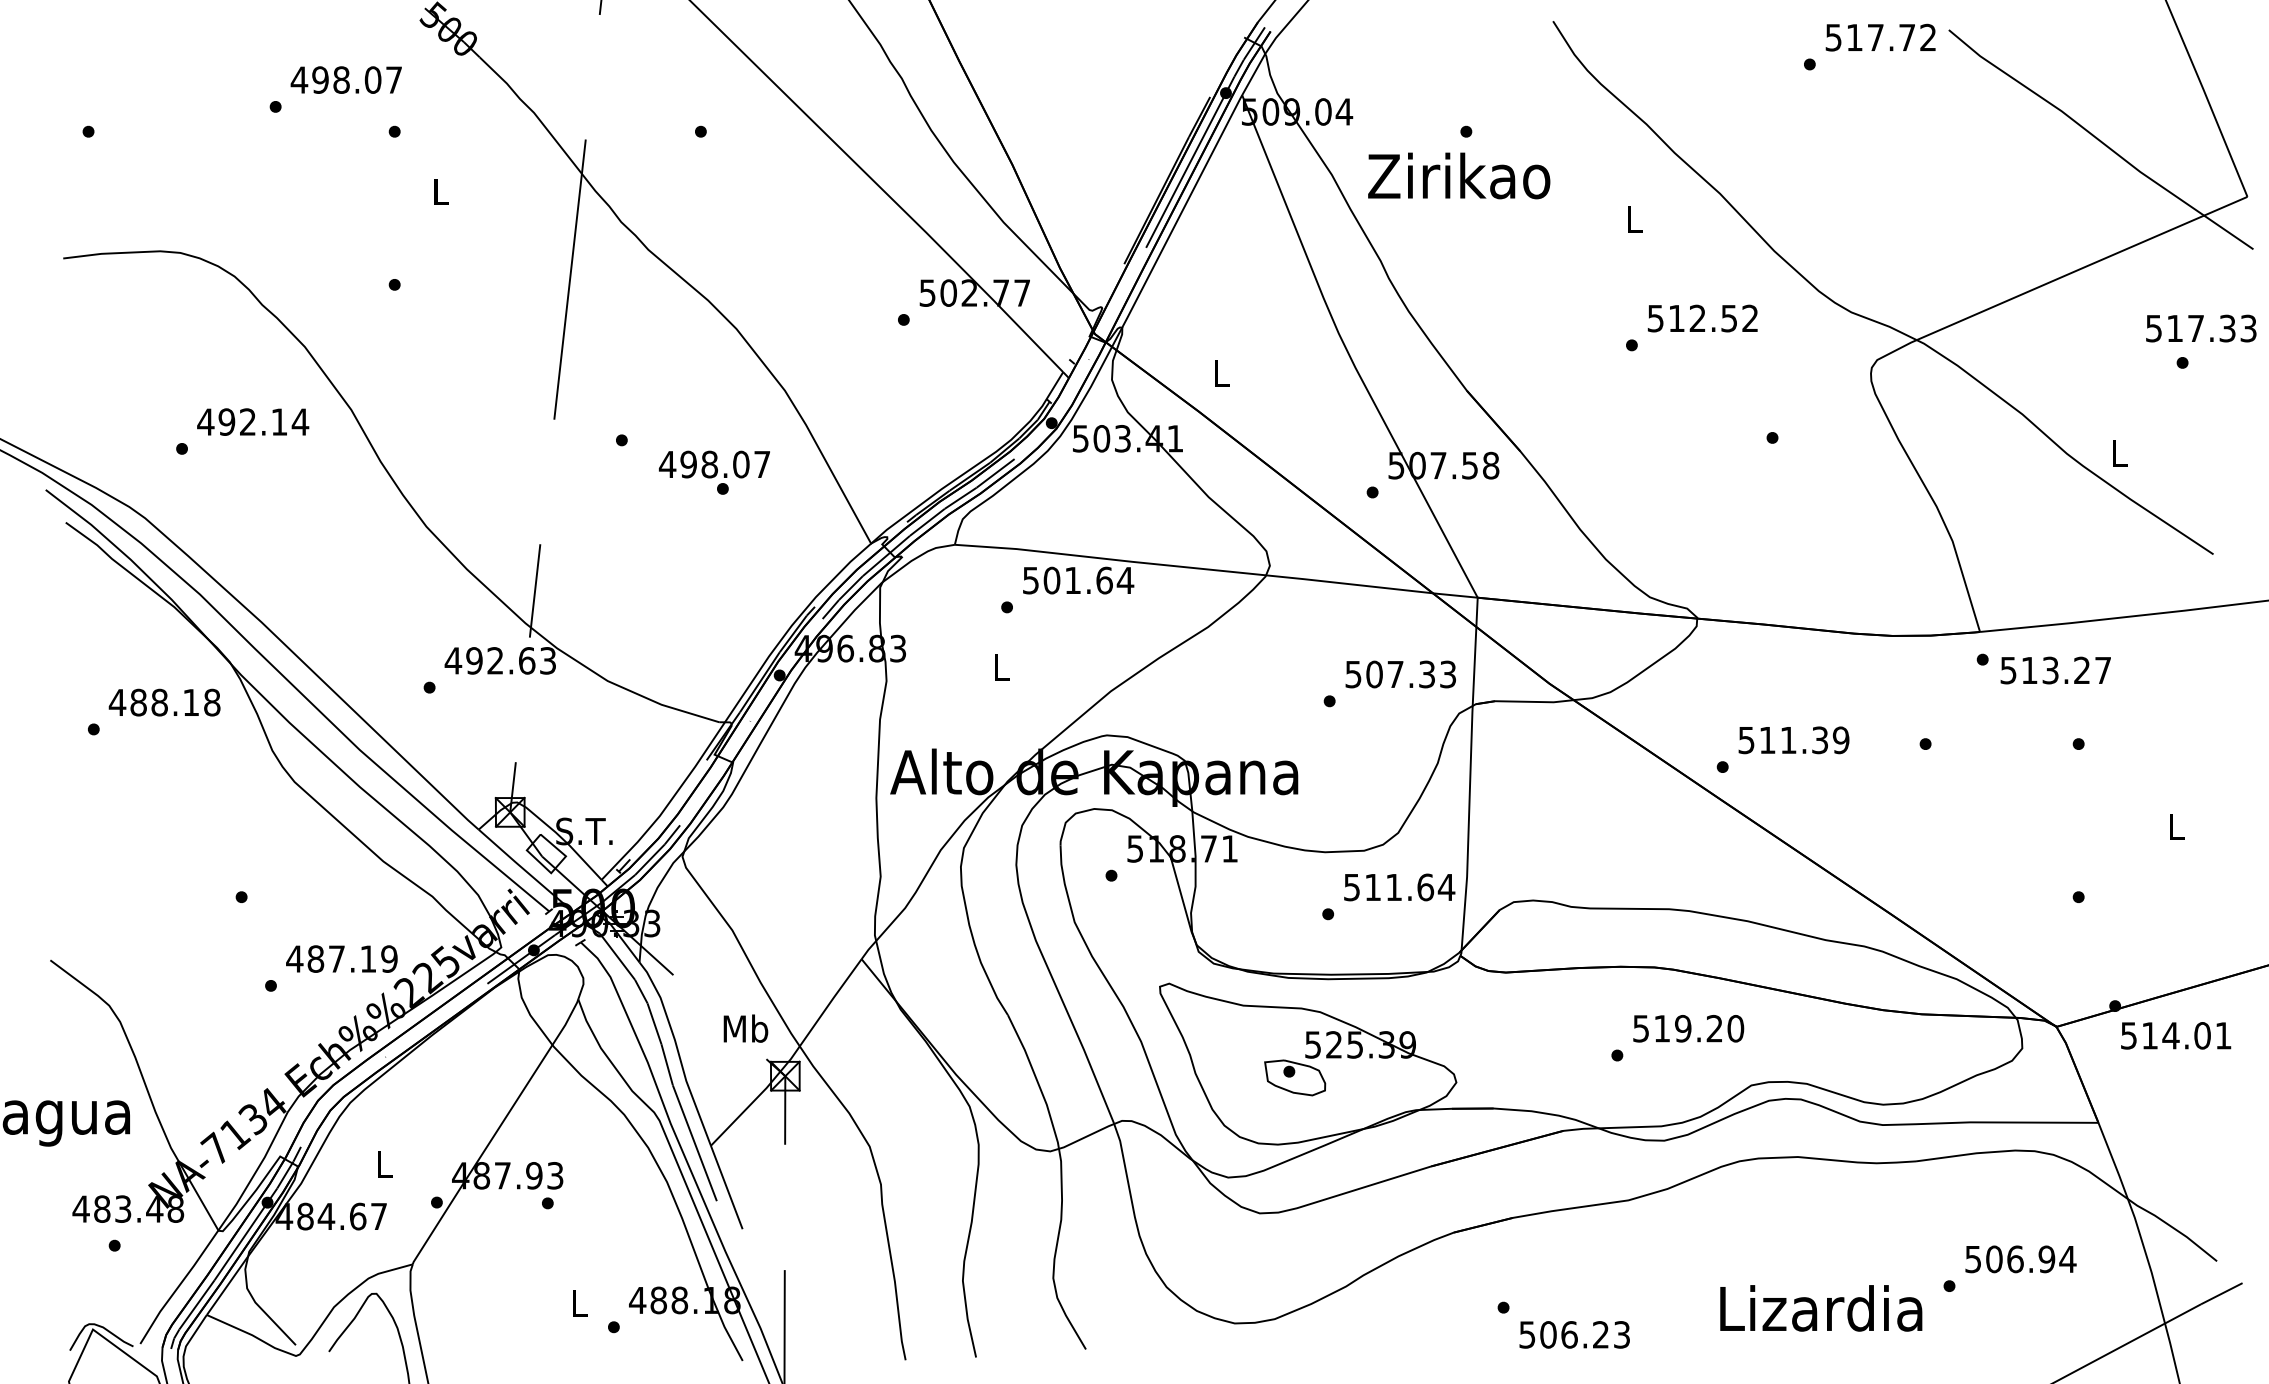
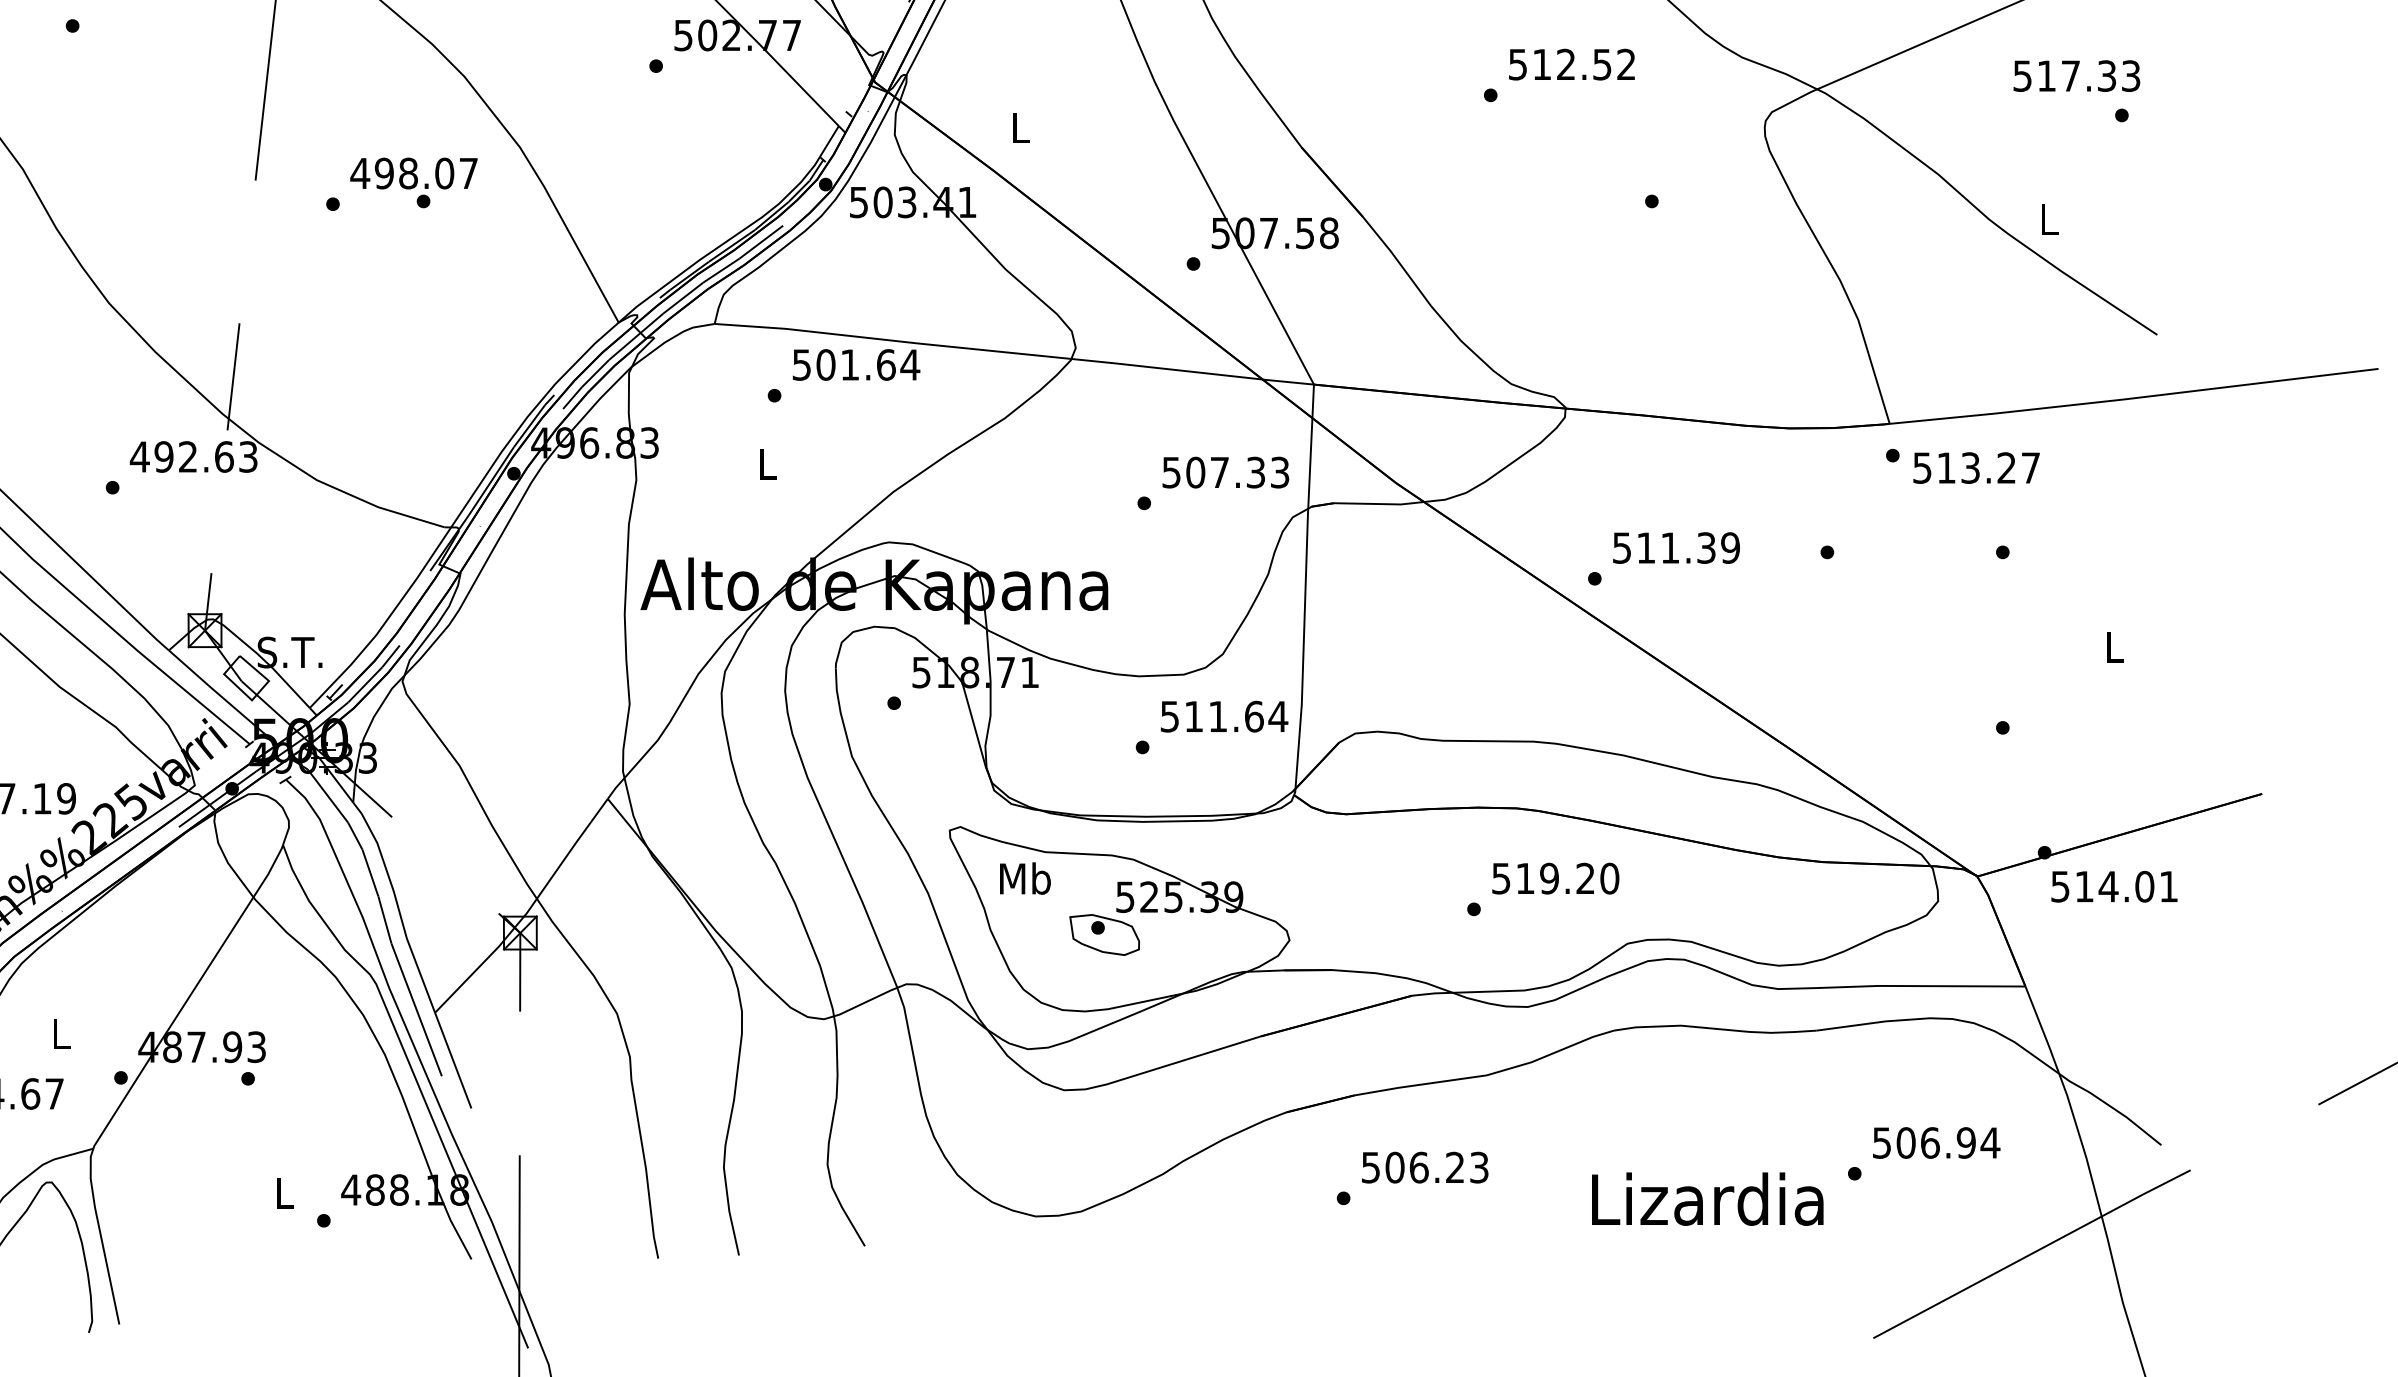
text: (2201, 328) -> (2077, 76), moved
text: (714, 472) -> (413, 182), moved
text: (745, 1028) -> (1024, 878), moved
text: (1574, 1334) -> (1424, 1167), moved

